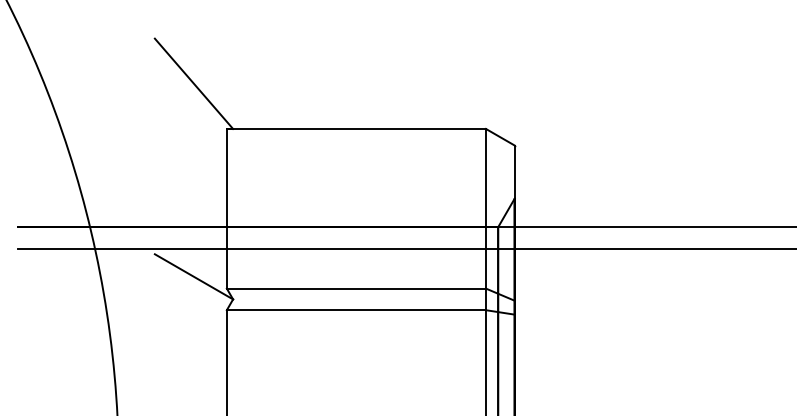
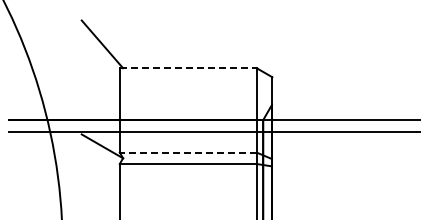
line: (356, 129) -> (188, 68), solid -> dashed
line: (354, 288) -> (187, 152), solid -> dashed

